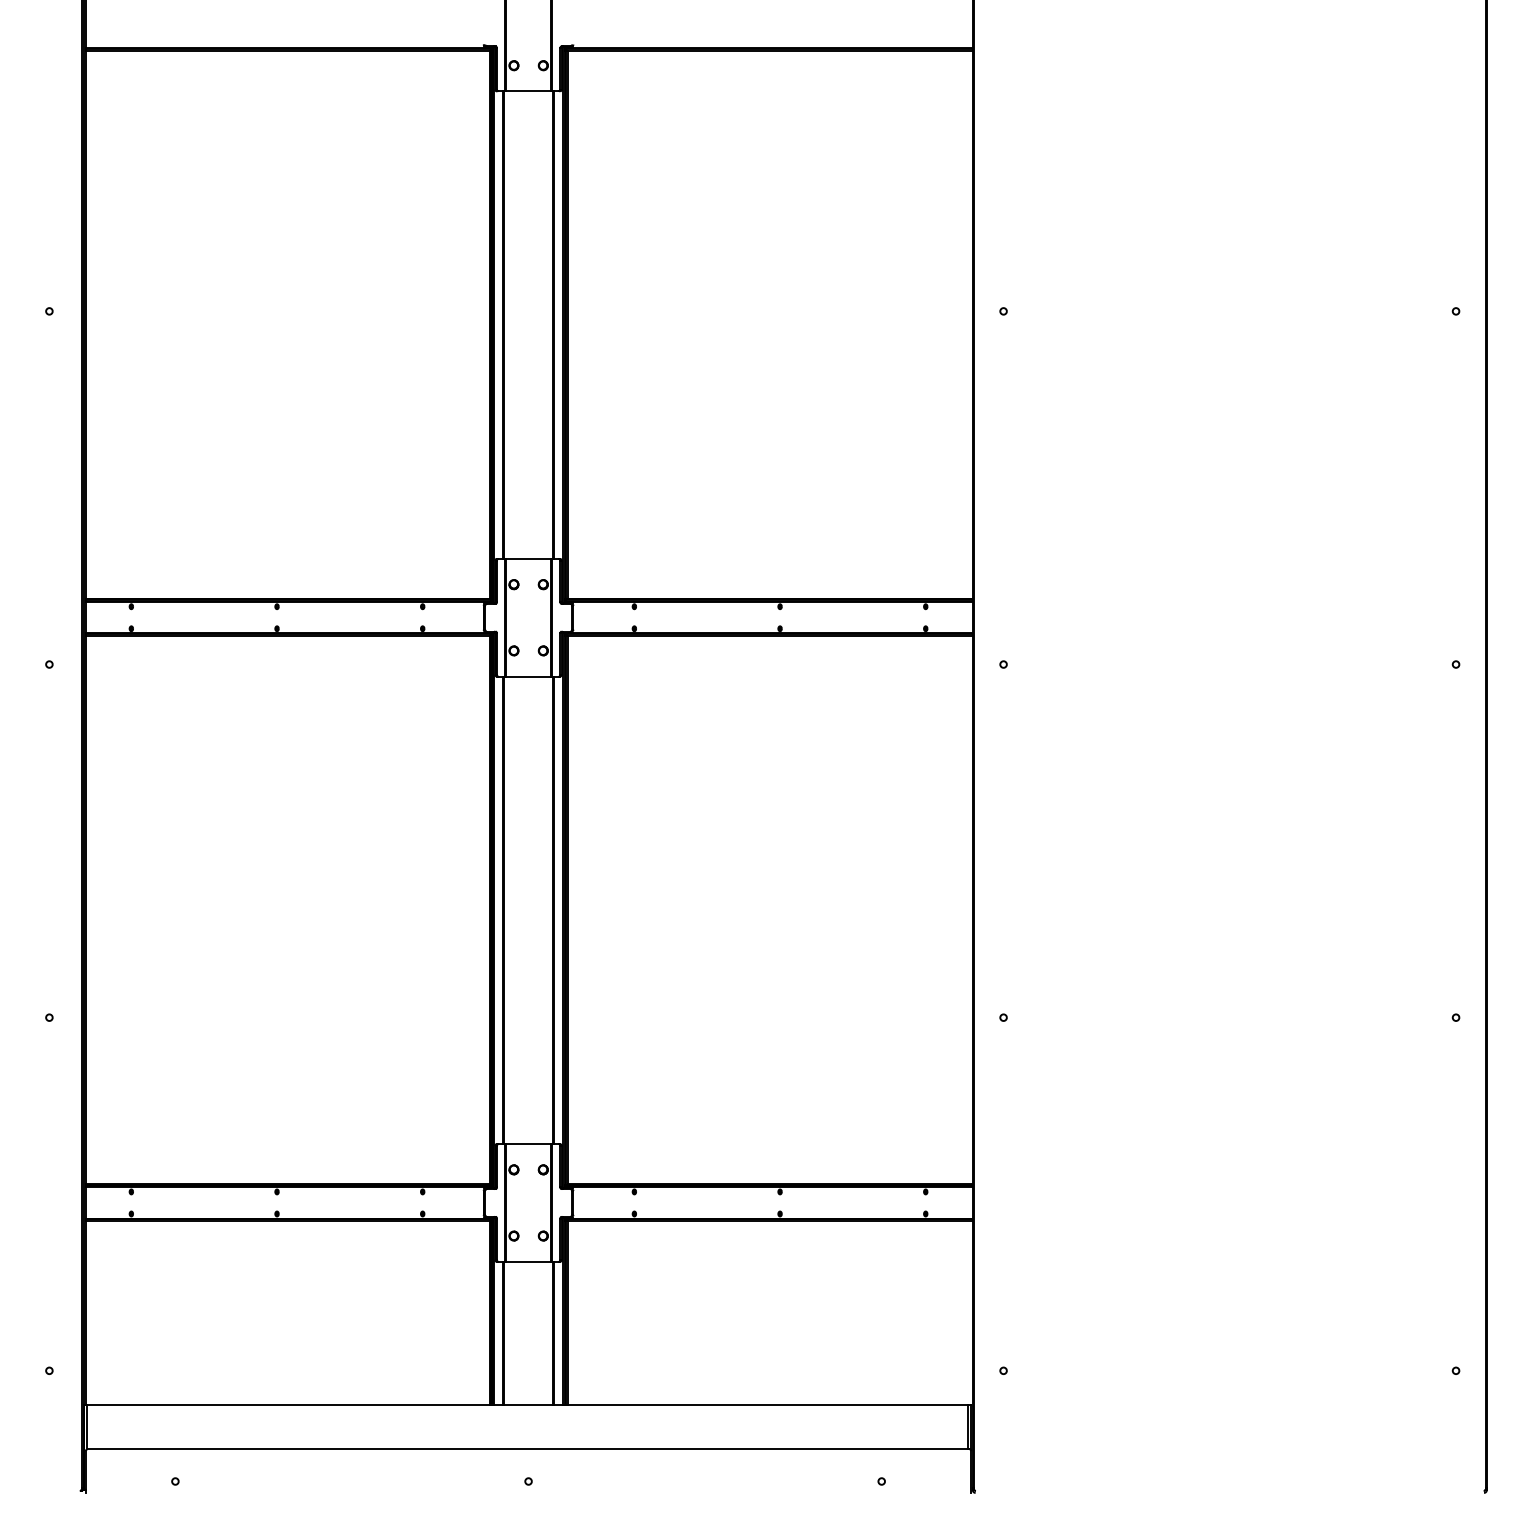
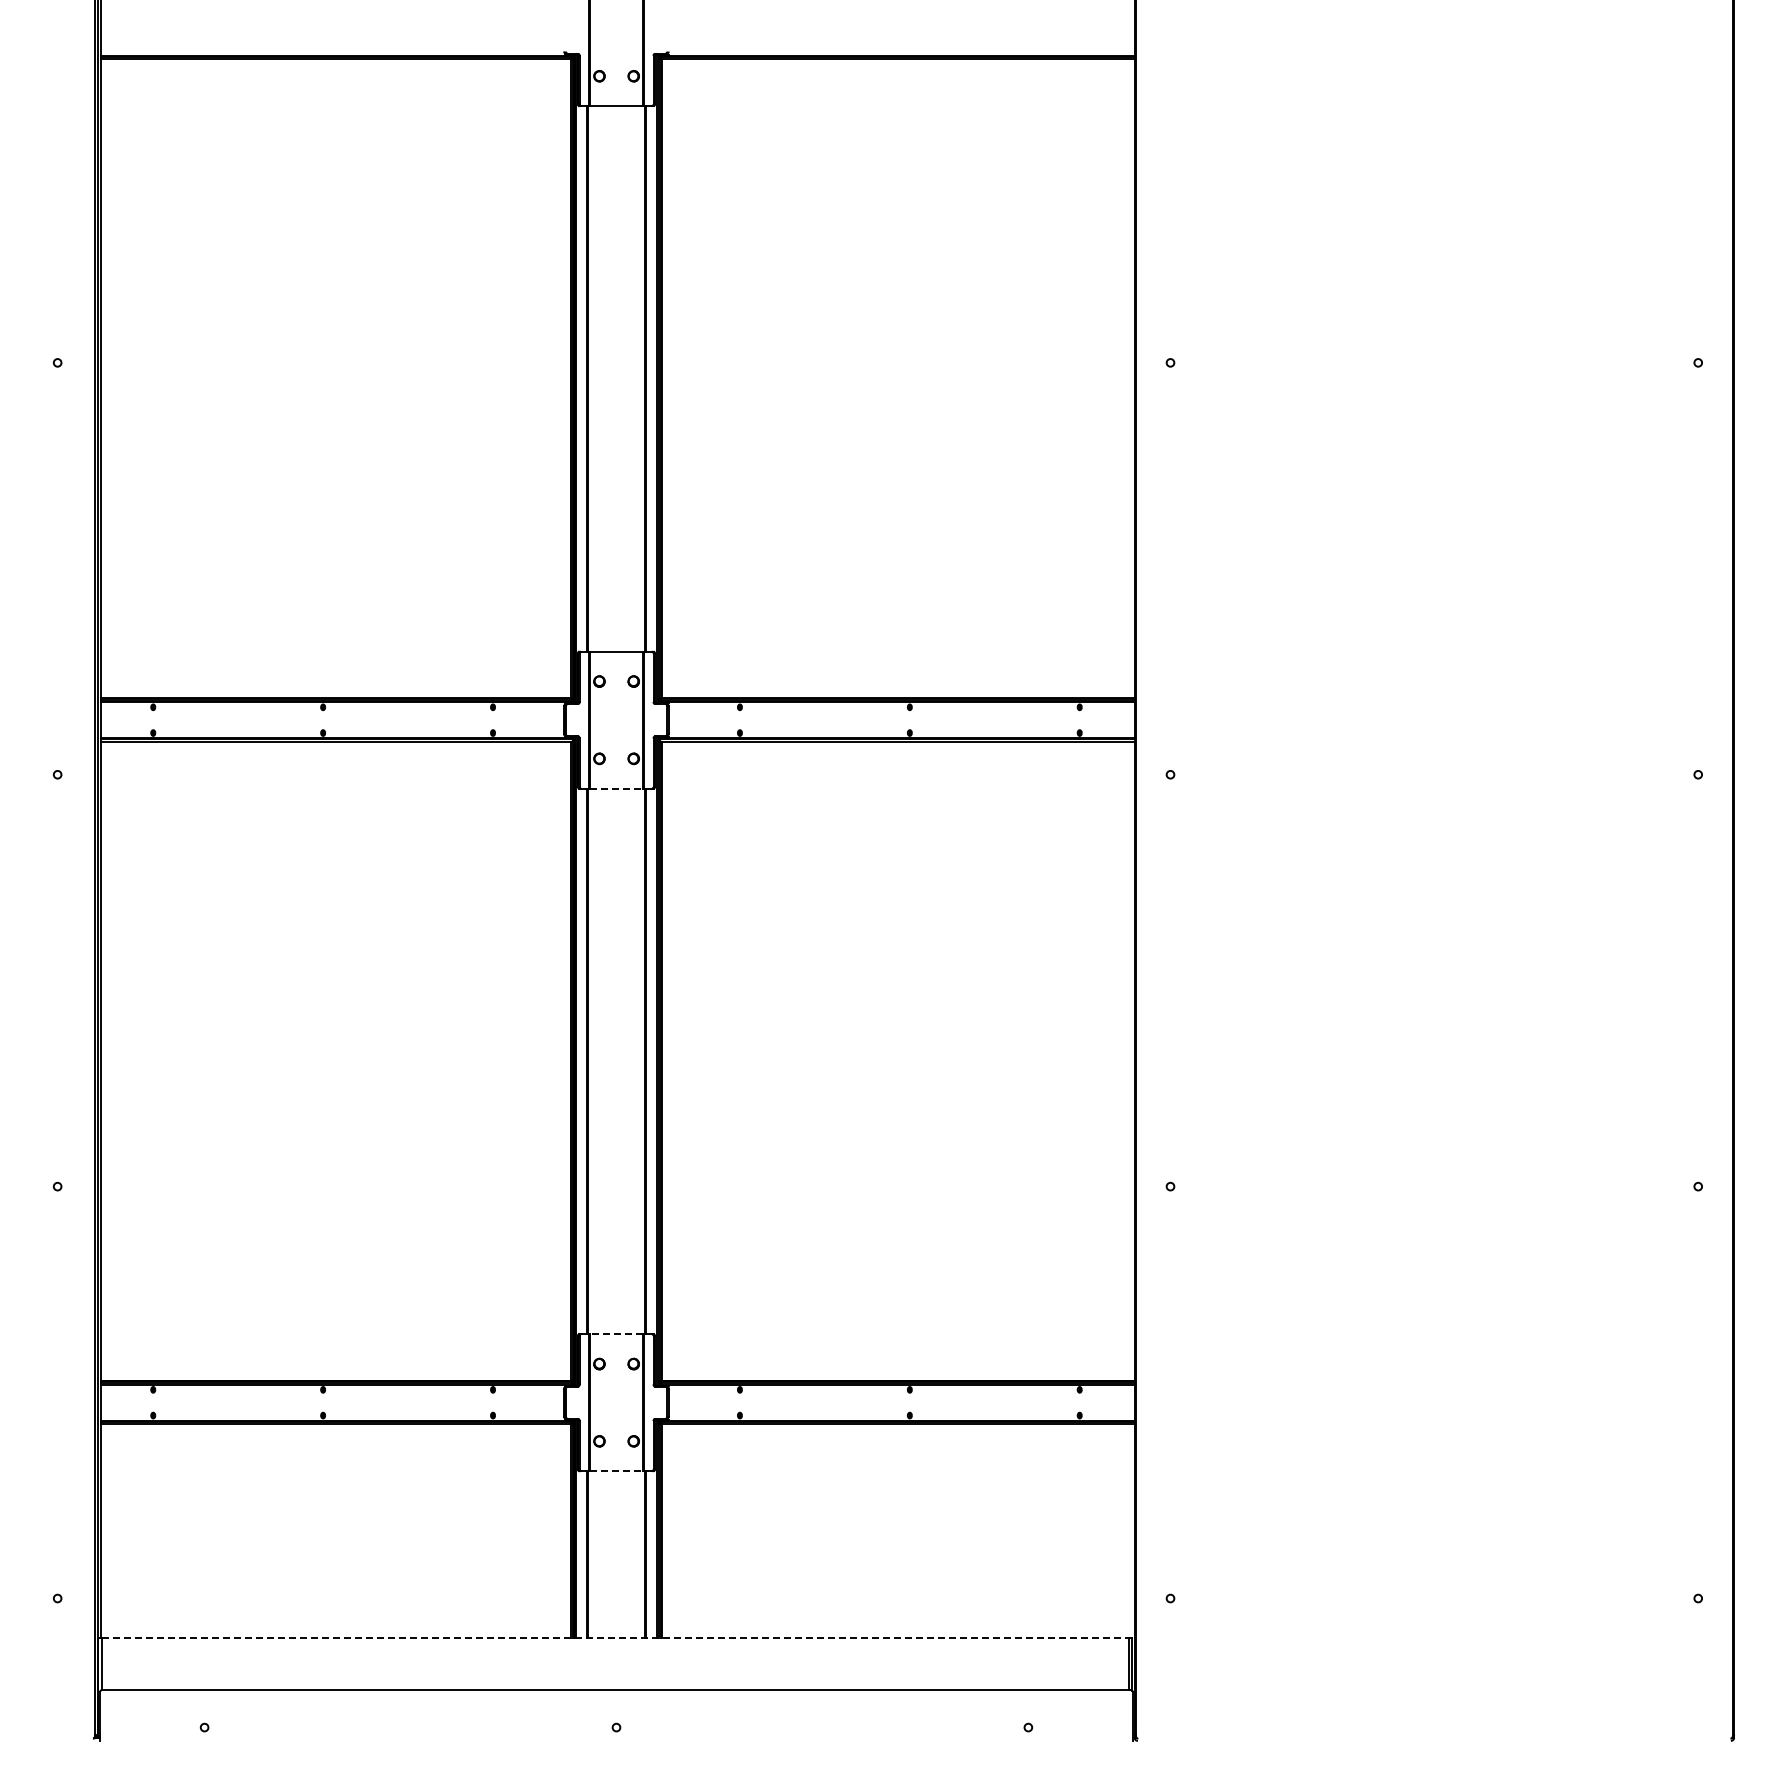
line: (529, 676) -> (617, 788), solid -> dashed
line: (528, 1144) -> (616, 1334), solid -> dashed
line: (529, 1261) -> (617, 1471), solid -> dashed
line: (527, 1404) -> (615, 1637), solid -> dashed

